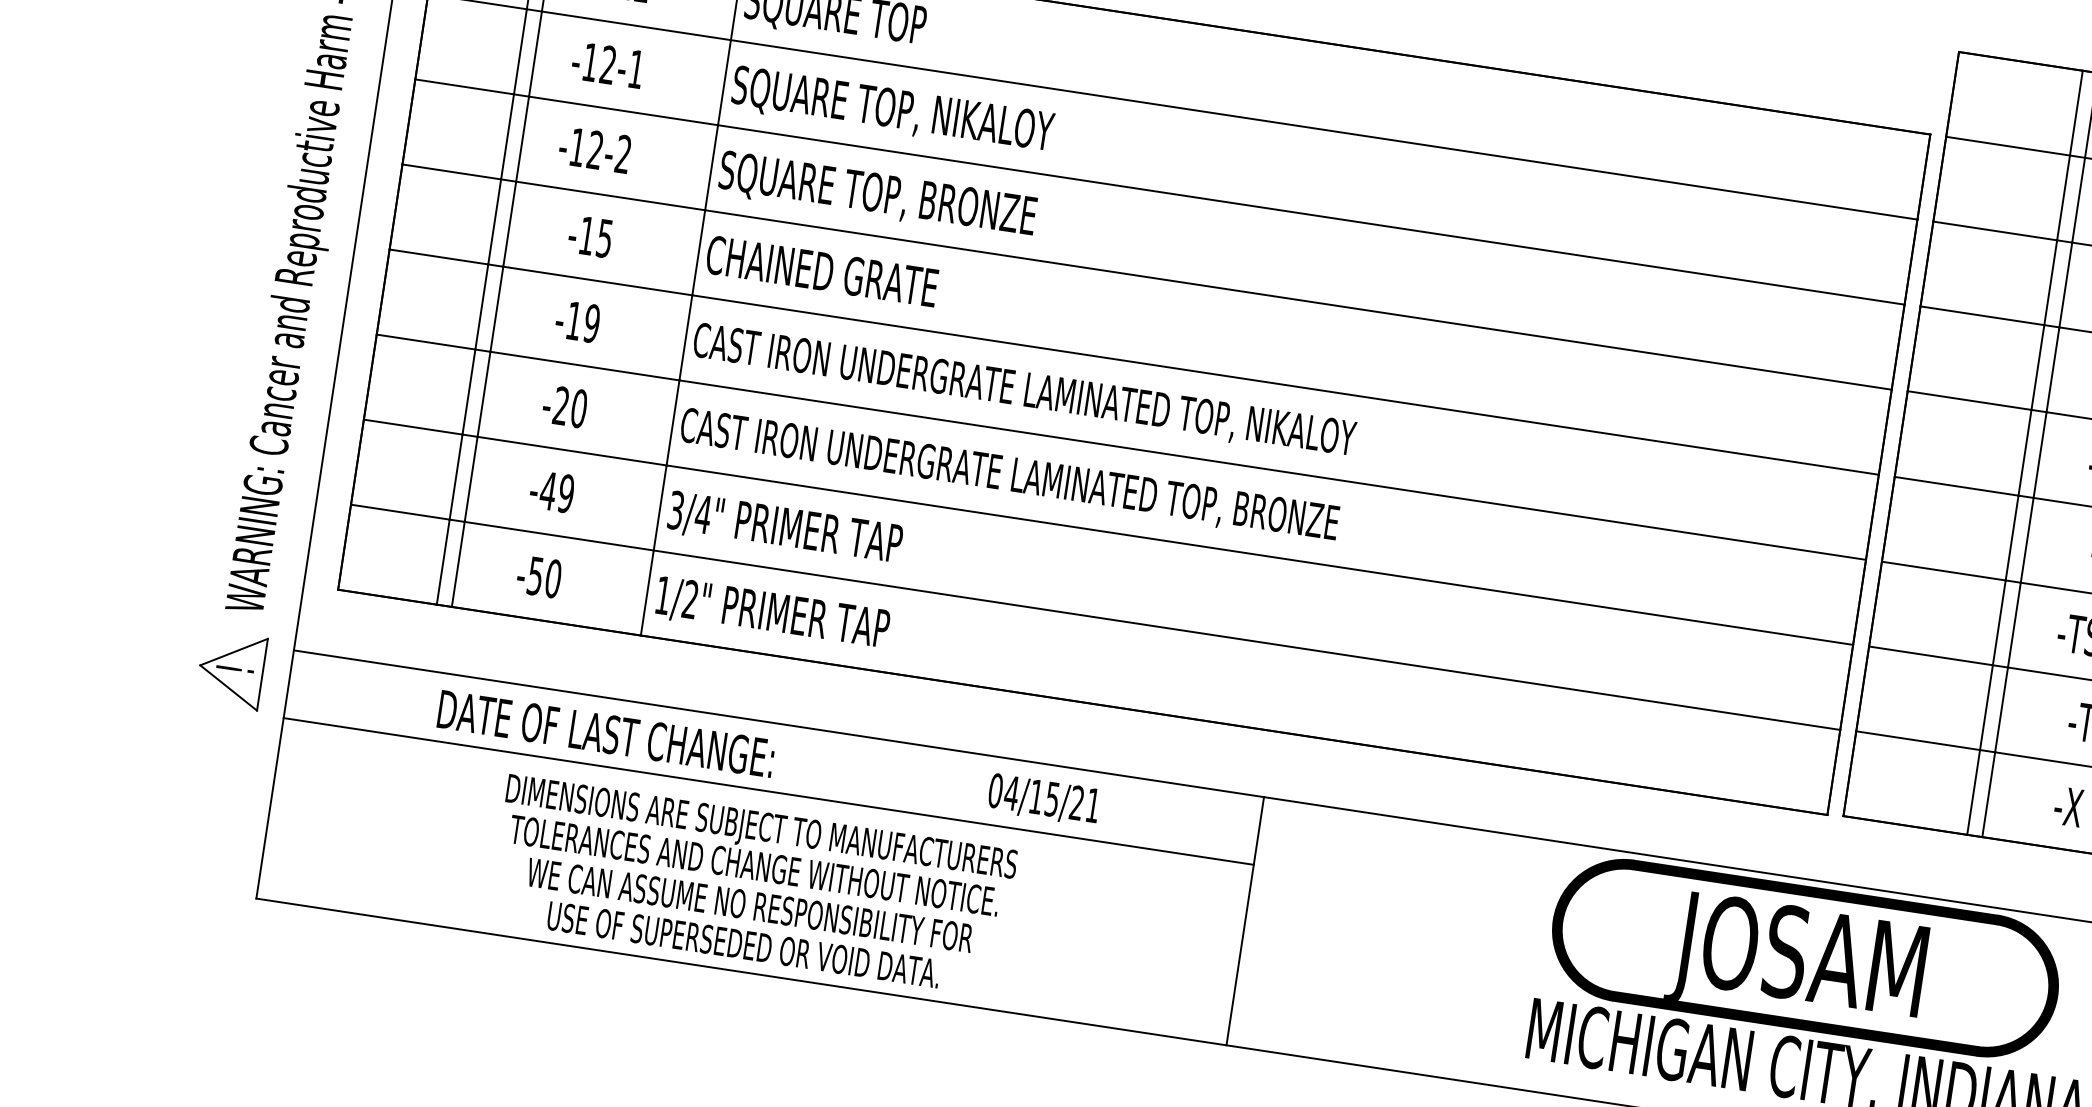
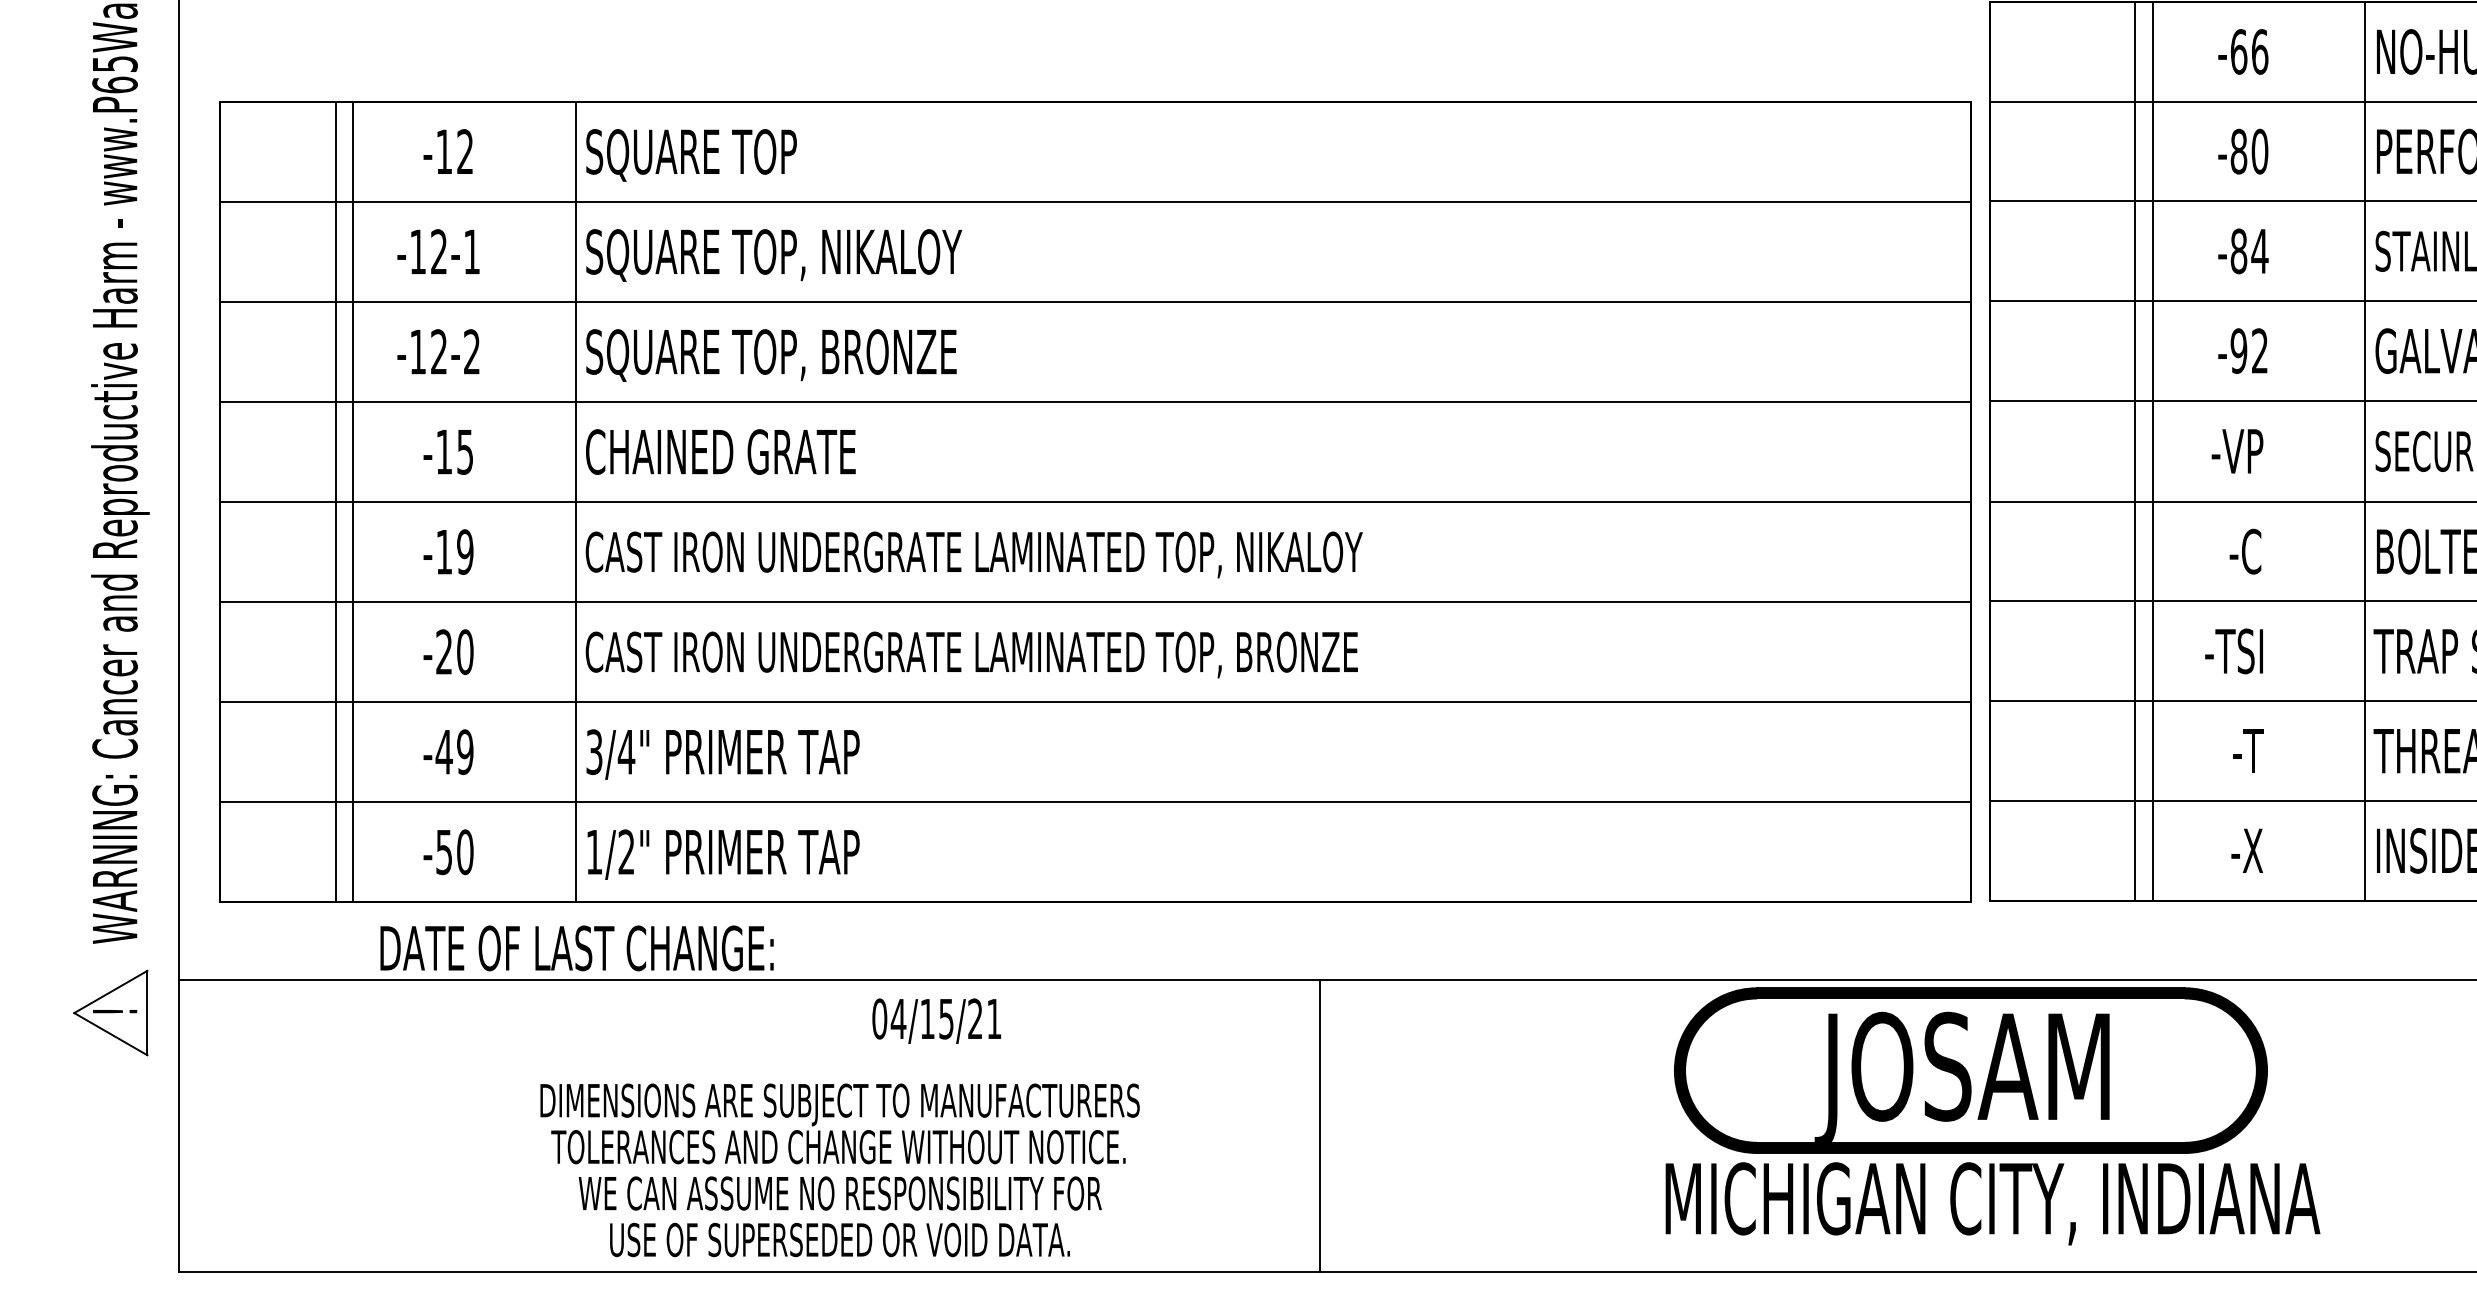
text: (605, 734) -> (576, 948), moved
line: (768, 791) -> (749, 1059), removed
text: (1043, 799) -> (936, 1020), moved
text: (752, 885) -> (839, 1170), moved

